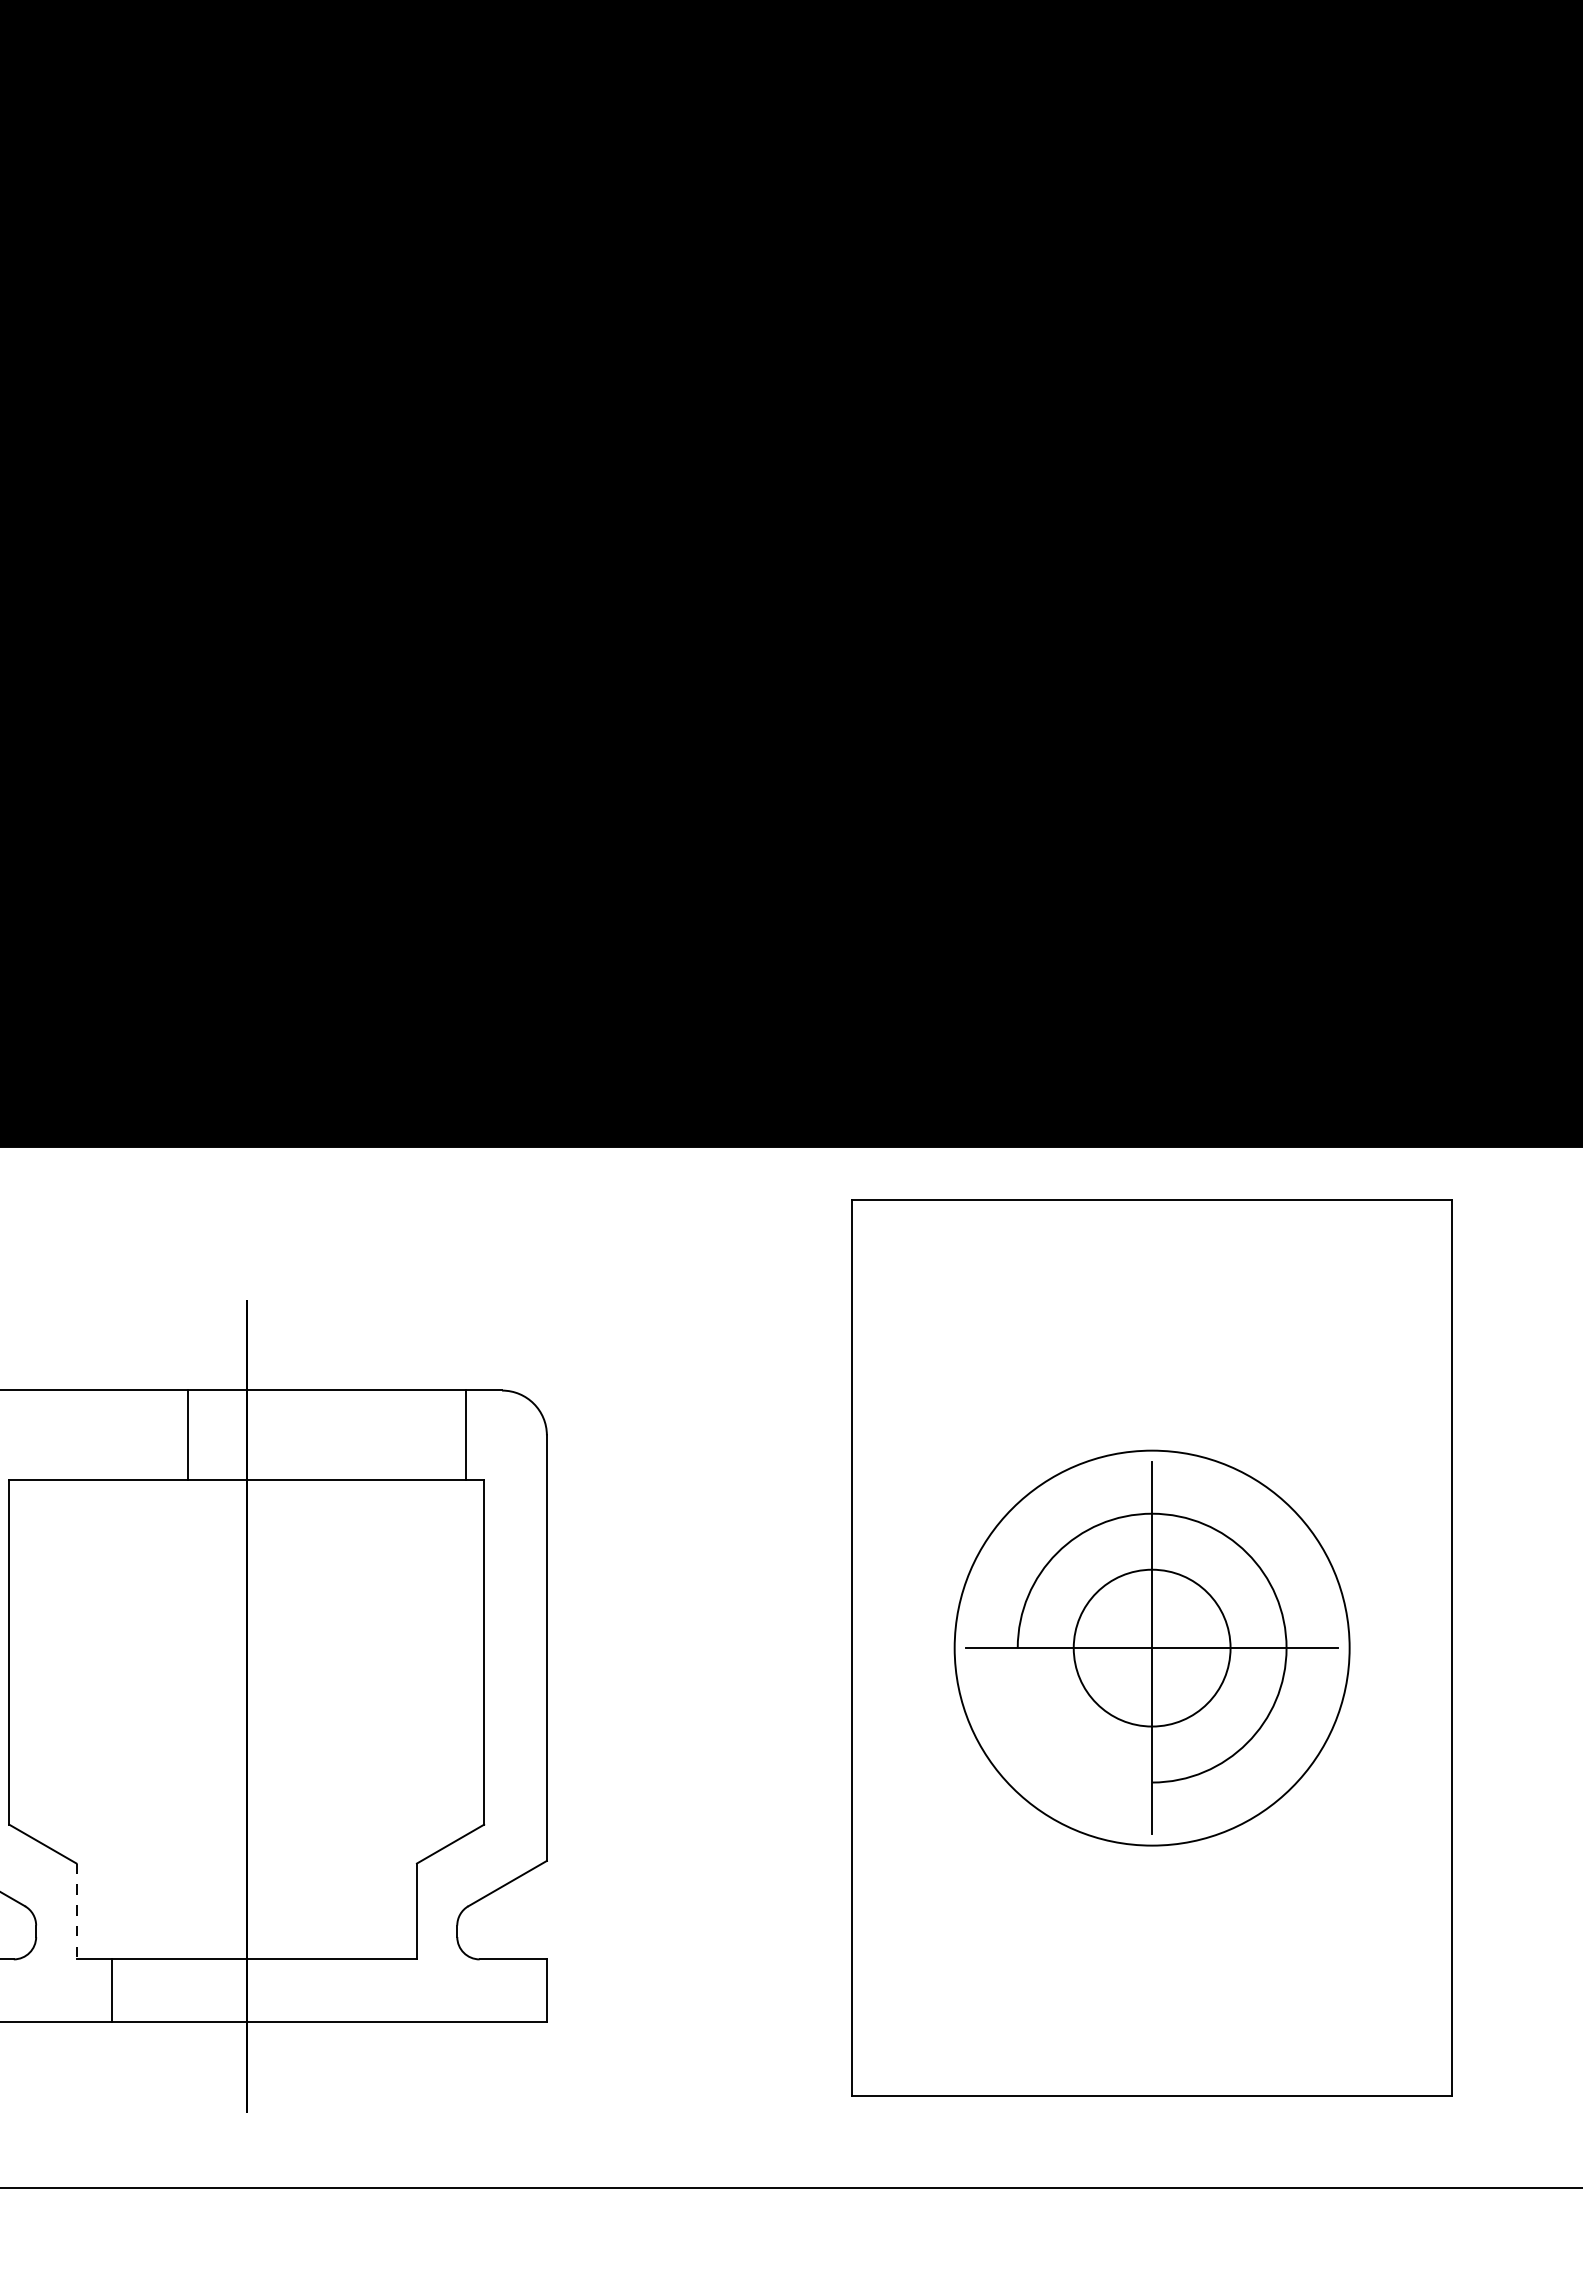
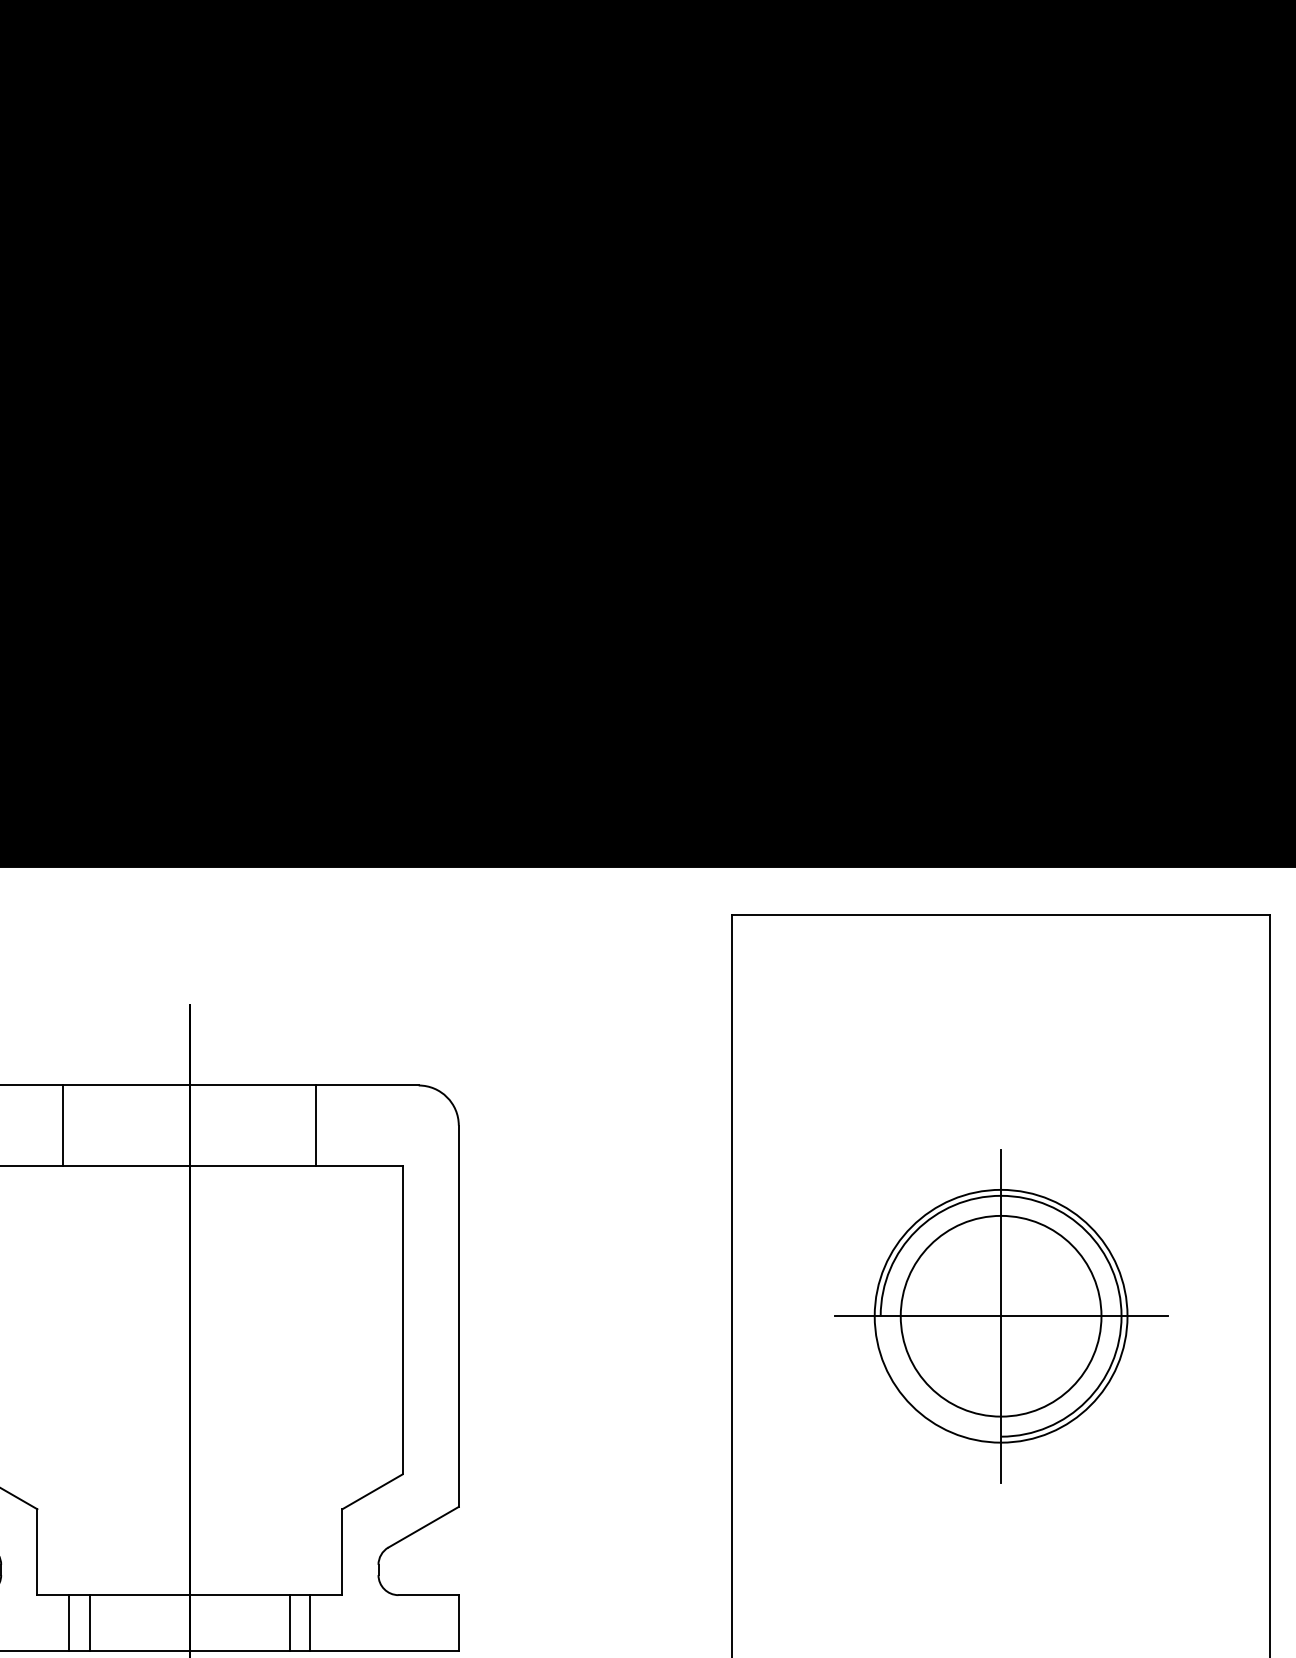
line: (187, 1435) -> (63, 1125), moved
line: (465, 1435) -> (315, 1125), moved
circle: (1152, 1648) -> (1001, 1316), size x0.71
circle: (1152, 1648) -> (1001, 1316), size x1.43
line: (76, 1911) -> (37, 1552), dashed -> solid
line: (134, 1990) -> (89, 1623), added
line: (358, 1990) -> (290, 1623), added
line: (381, 1990) -> (310, 1623), added

